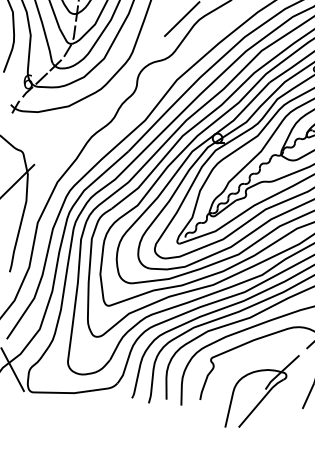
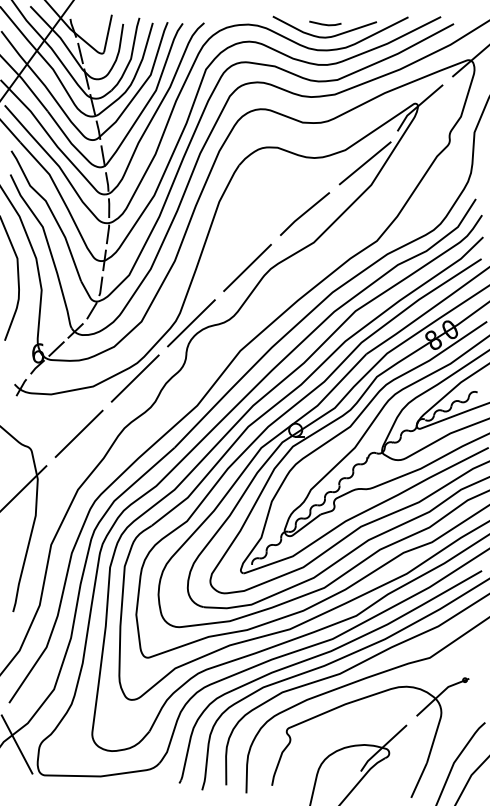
line: (140, 59) -> (191, 323), added
line: (99, 100) -> (134, 378), added
line: (57, 140) -> (78, 433), added

